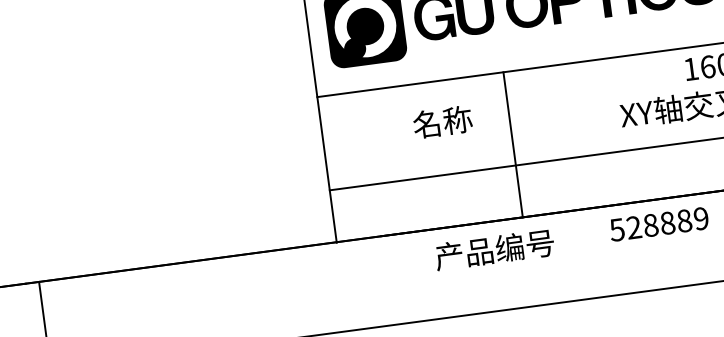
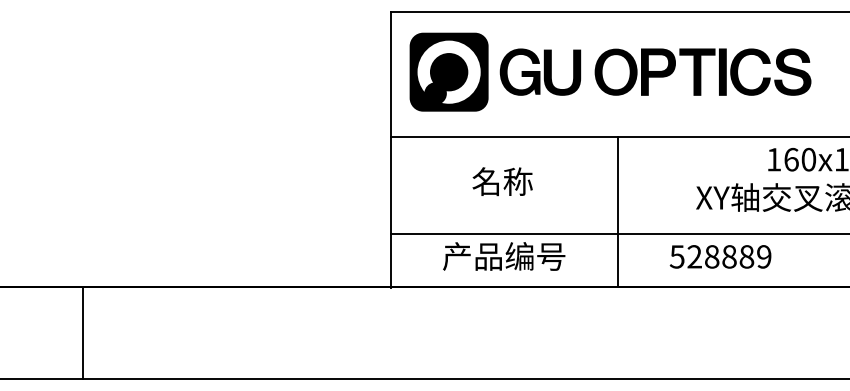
text: (442, 121) -> (502, 181), moved
line: (513, 144) -> (618, 212), moved
text: (659, 223) -> (720, 256), moved
text: (495, 249) -> (504, 256), moved

